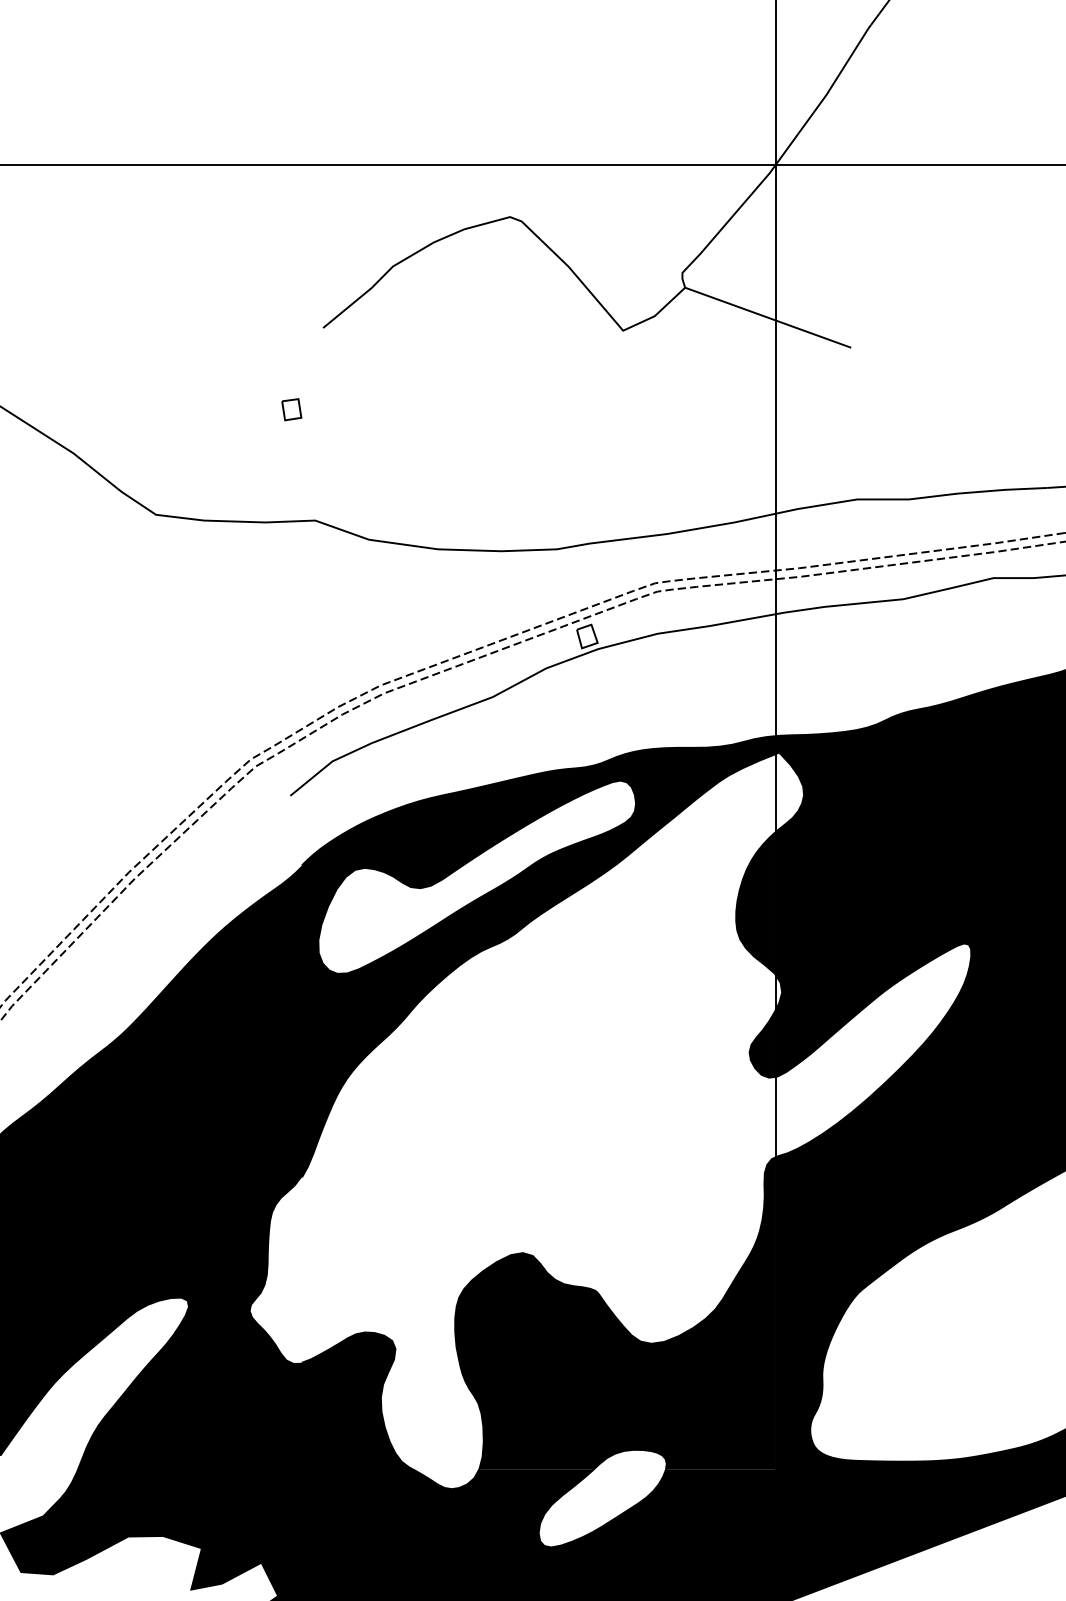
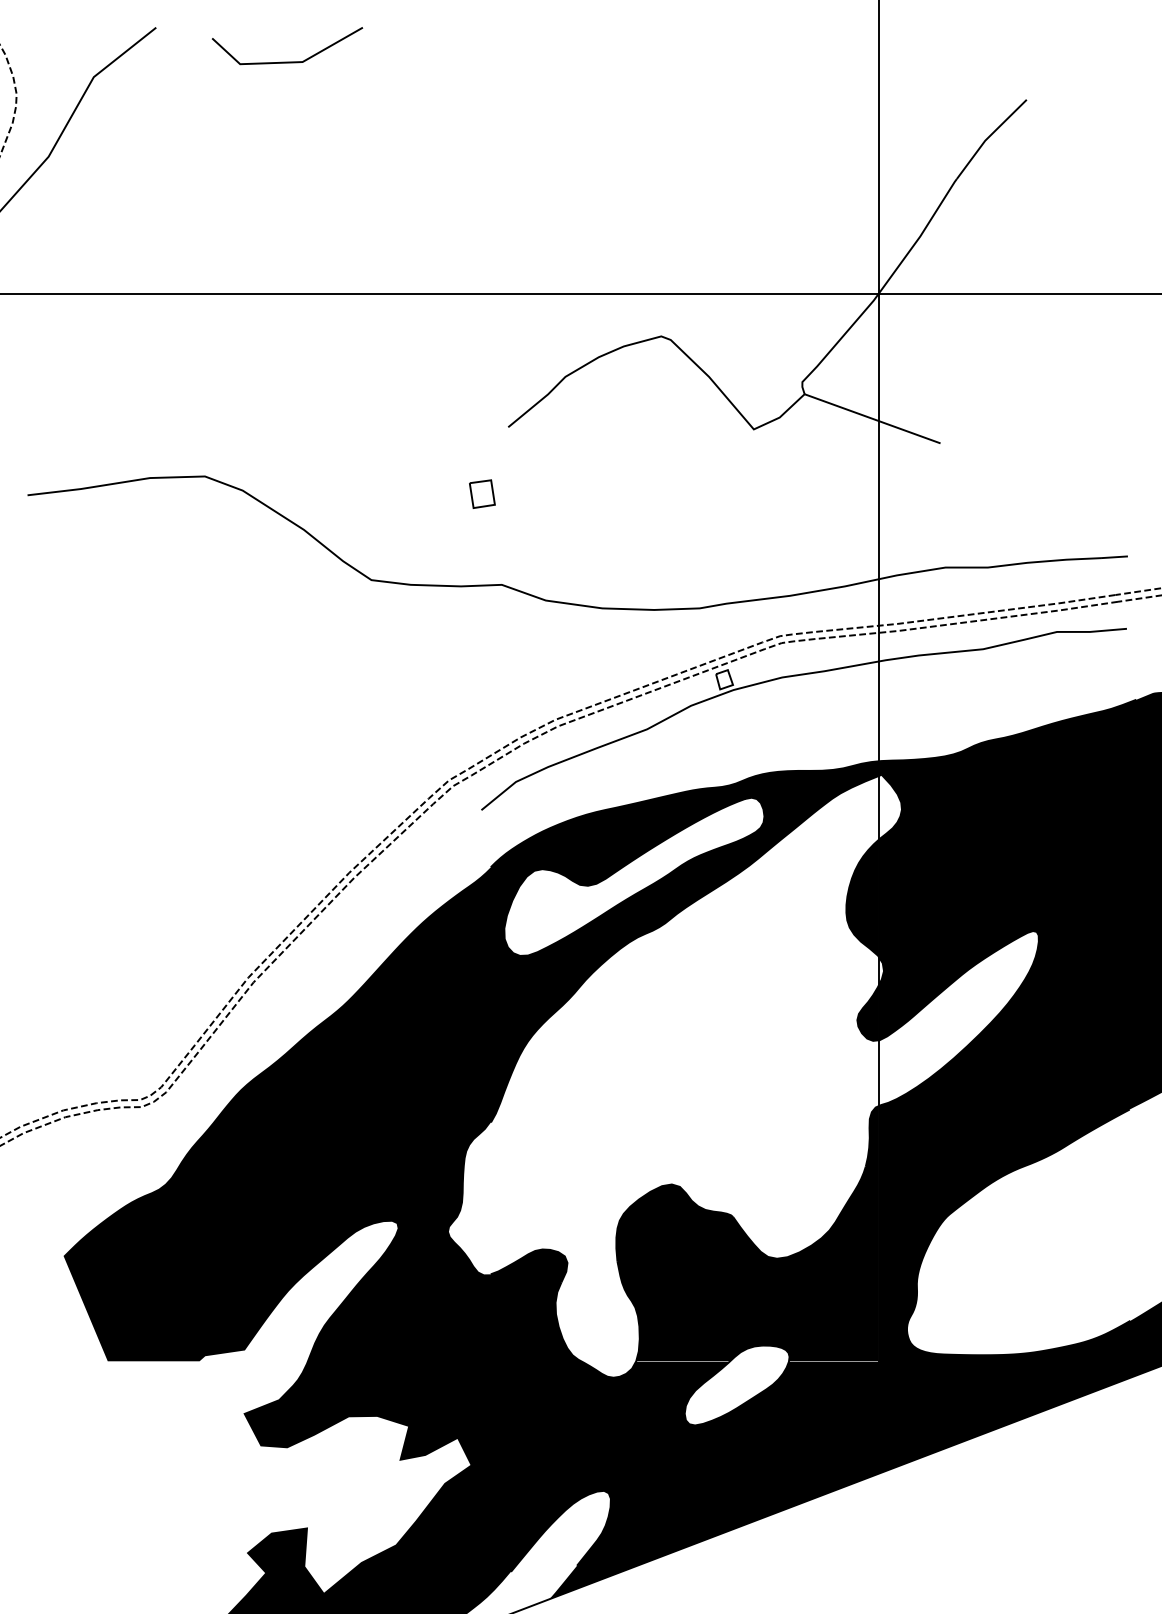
part: (291, 408) -> (482, 493), size x1.6

